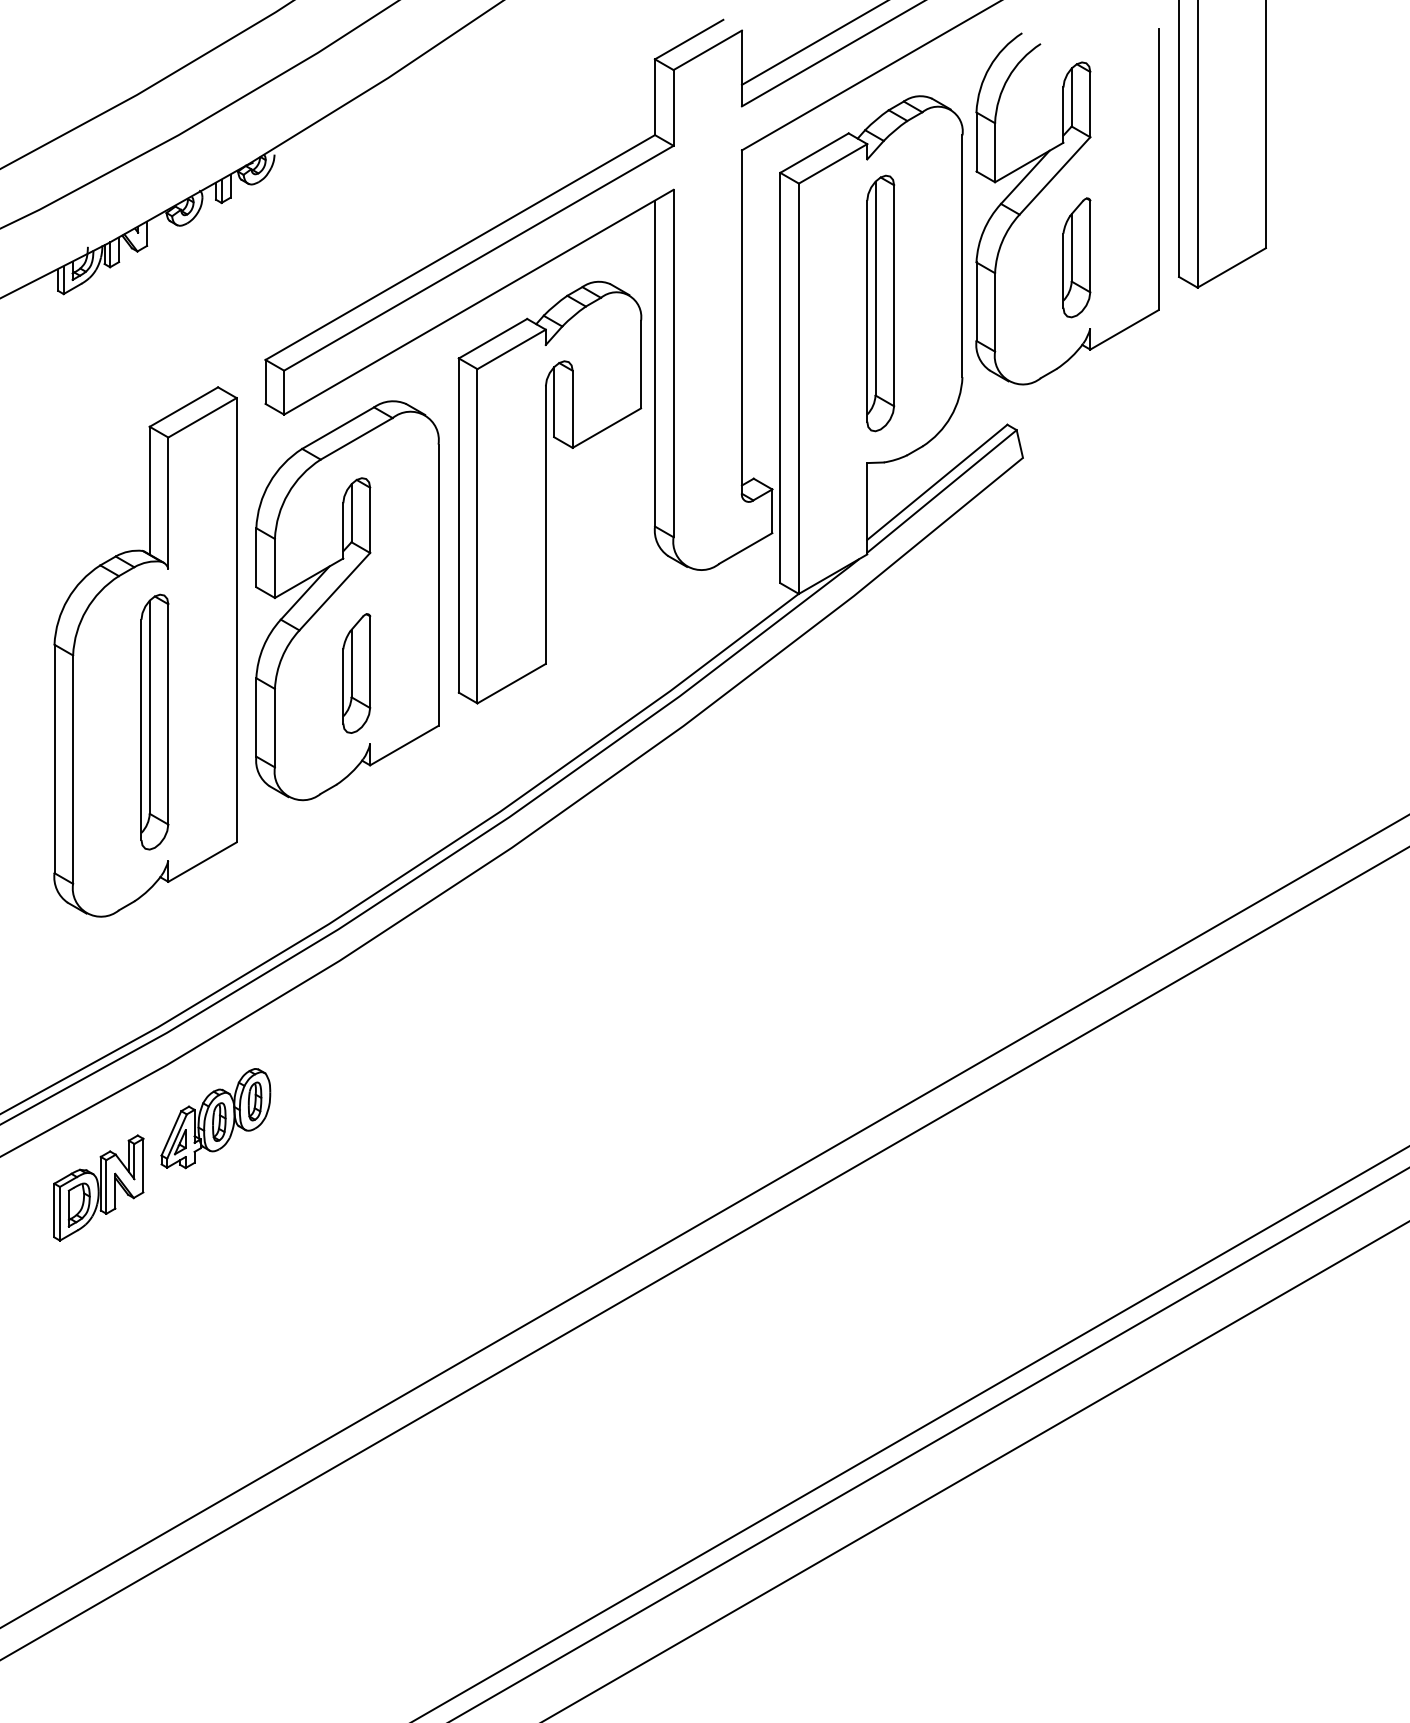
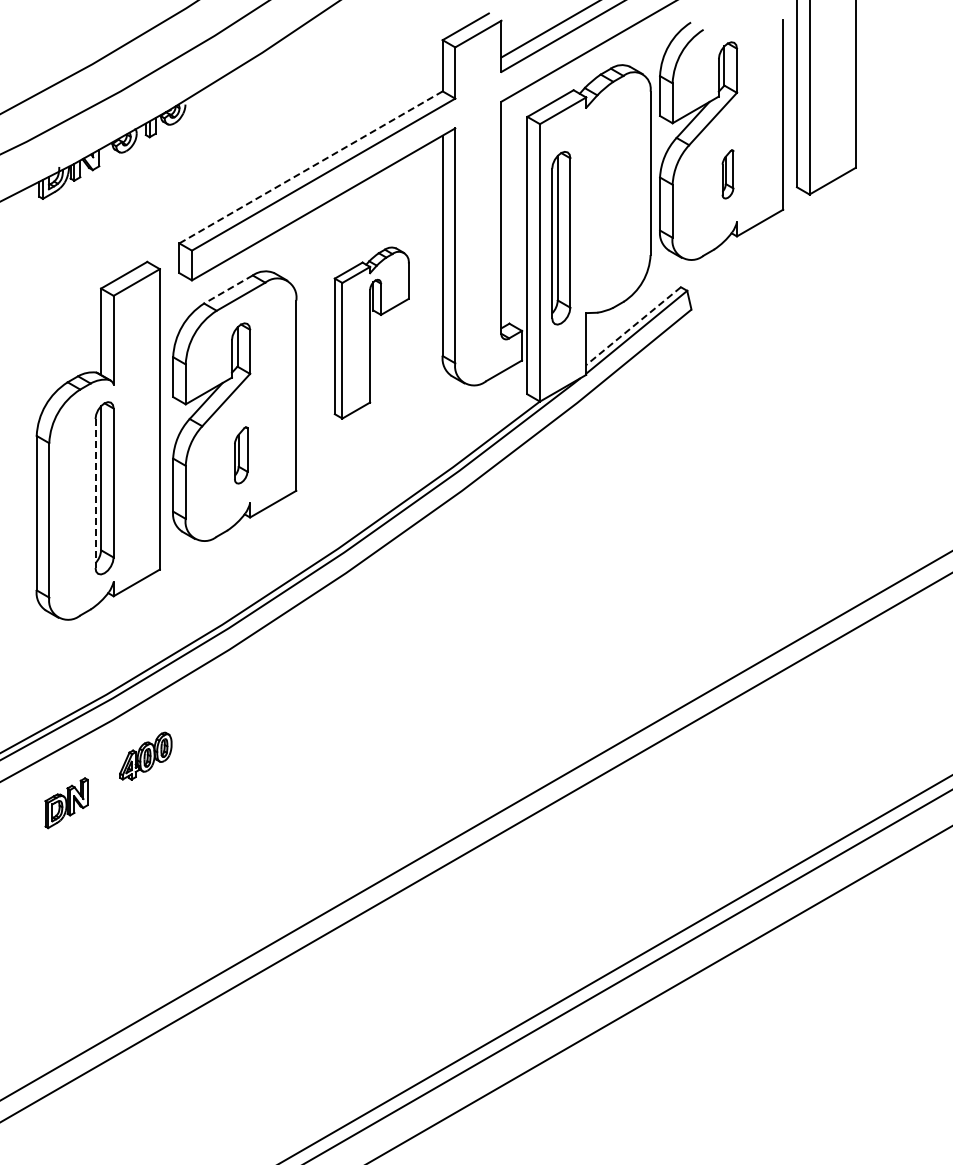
line: (459, 247) -> (310, 167), solid -> dashed
part: (1076, 258) -> (727, 174), size x0.6
part: (881, 303) -> (561, 238), moved
line: (338, 428) -> (228, 289), solid -> dashed
line: (937, 482) -> (633, 326), solid -> dashed
part: (549, 491) -> (371, 332), size x0.6
part: (357, 673) -> (241, 455), size x0.7
line: (141, 731) -> (95, 494), solid -> dashed
part: (215, 1117) -> (145, 755), size x0.7
part: (98, 1186) -> (66, 802), size x0.7

